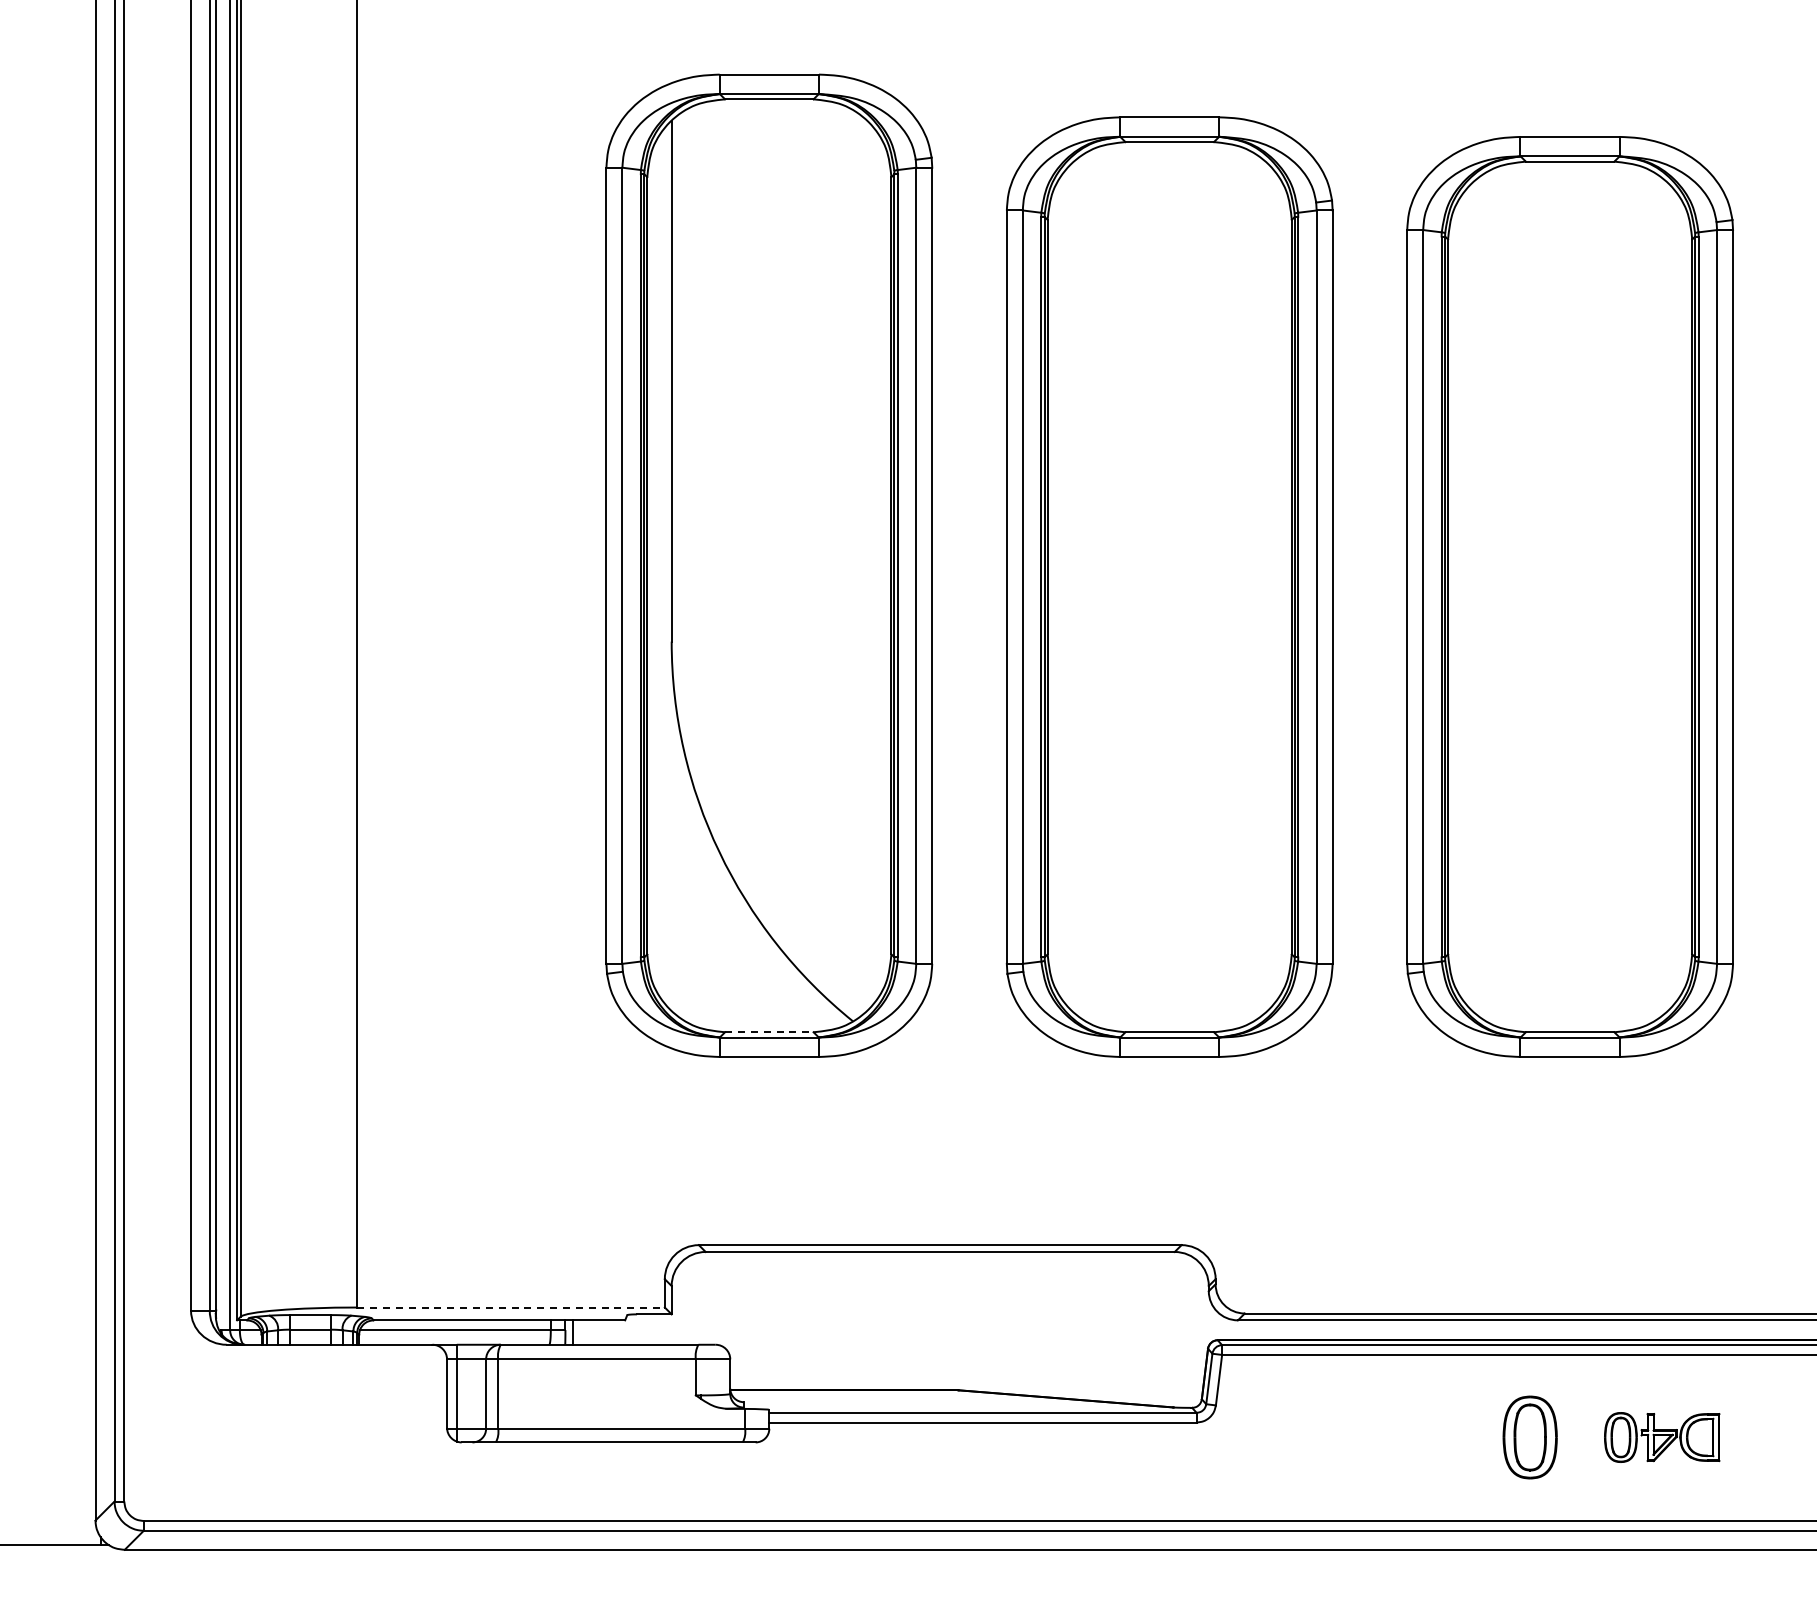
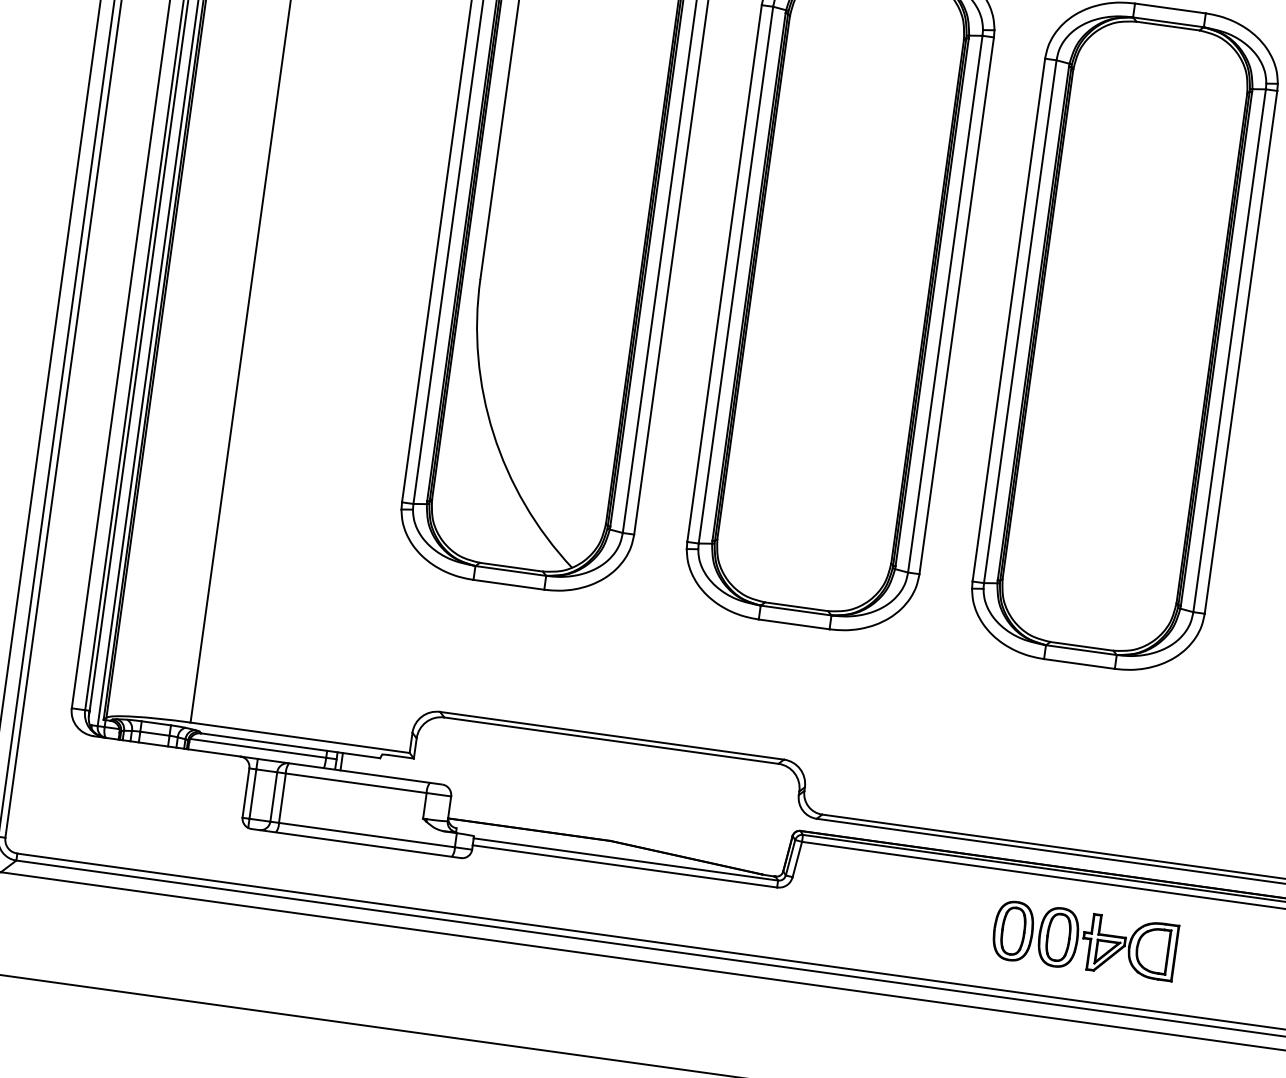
line: (769, 1032) -> (511, 567), dashed -> solid
line: (511, 1307) -> (300, 737), dashed -> solid
part: (1661, 1437) -> (1106, 944), size x1.67

